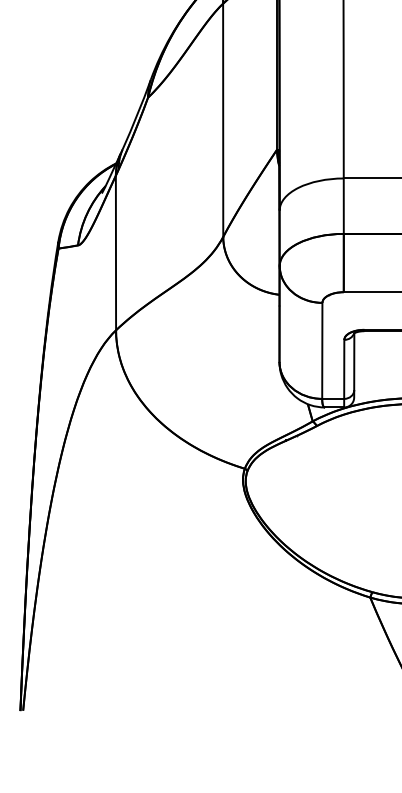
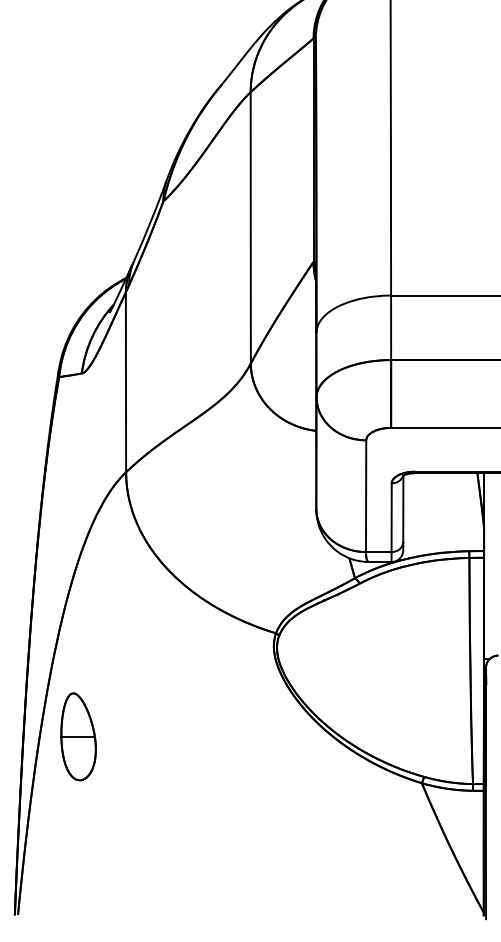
part: (75, 557) -> (78, 736), added

